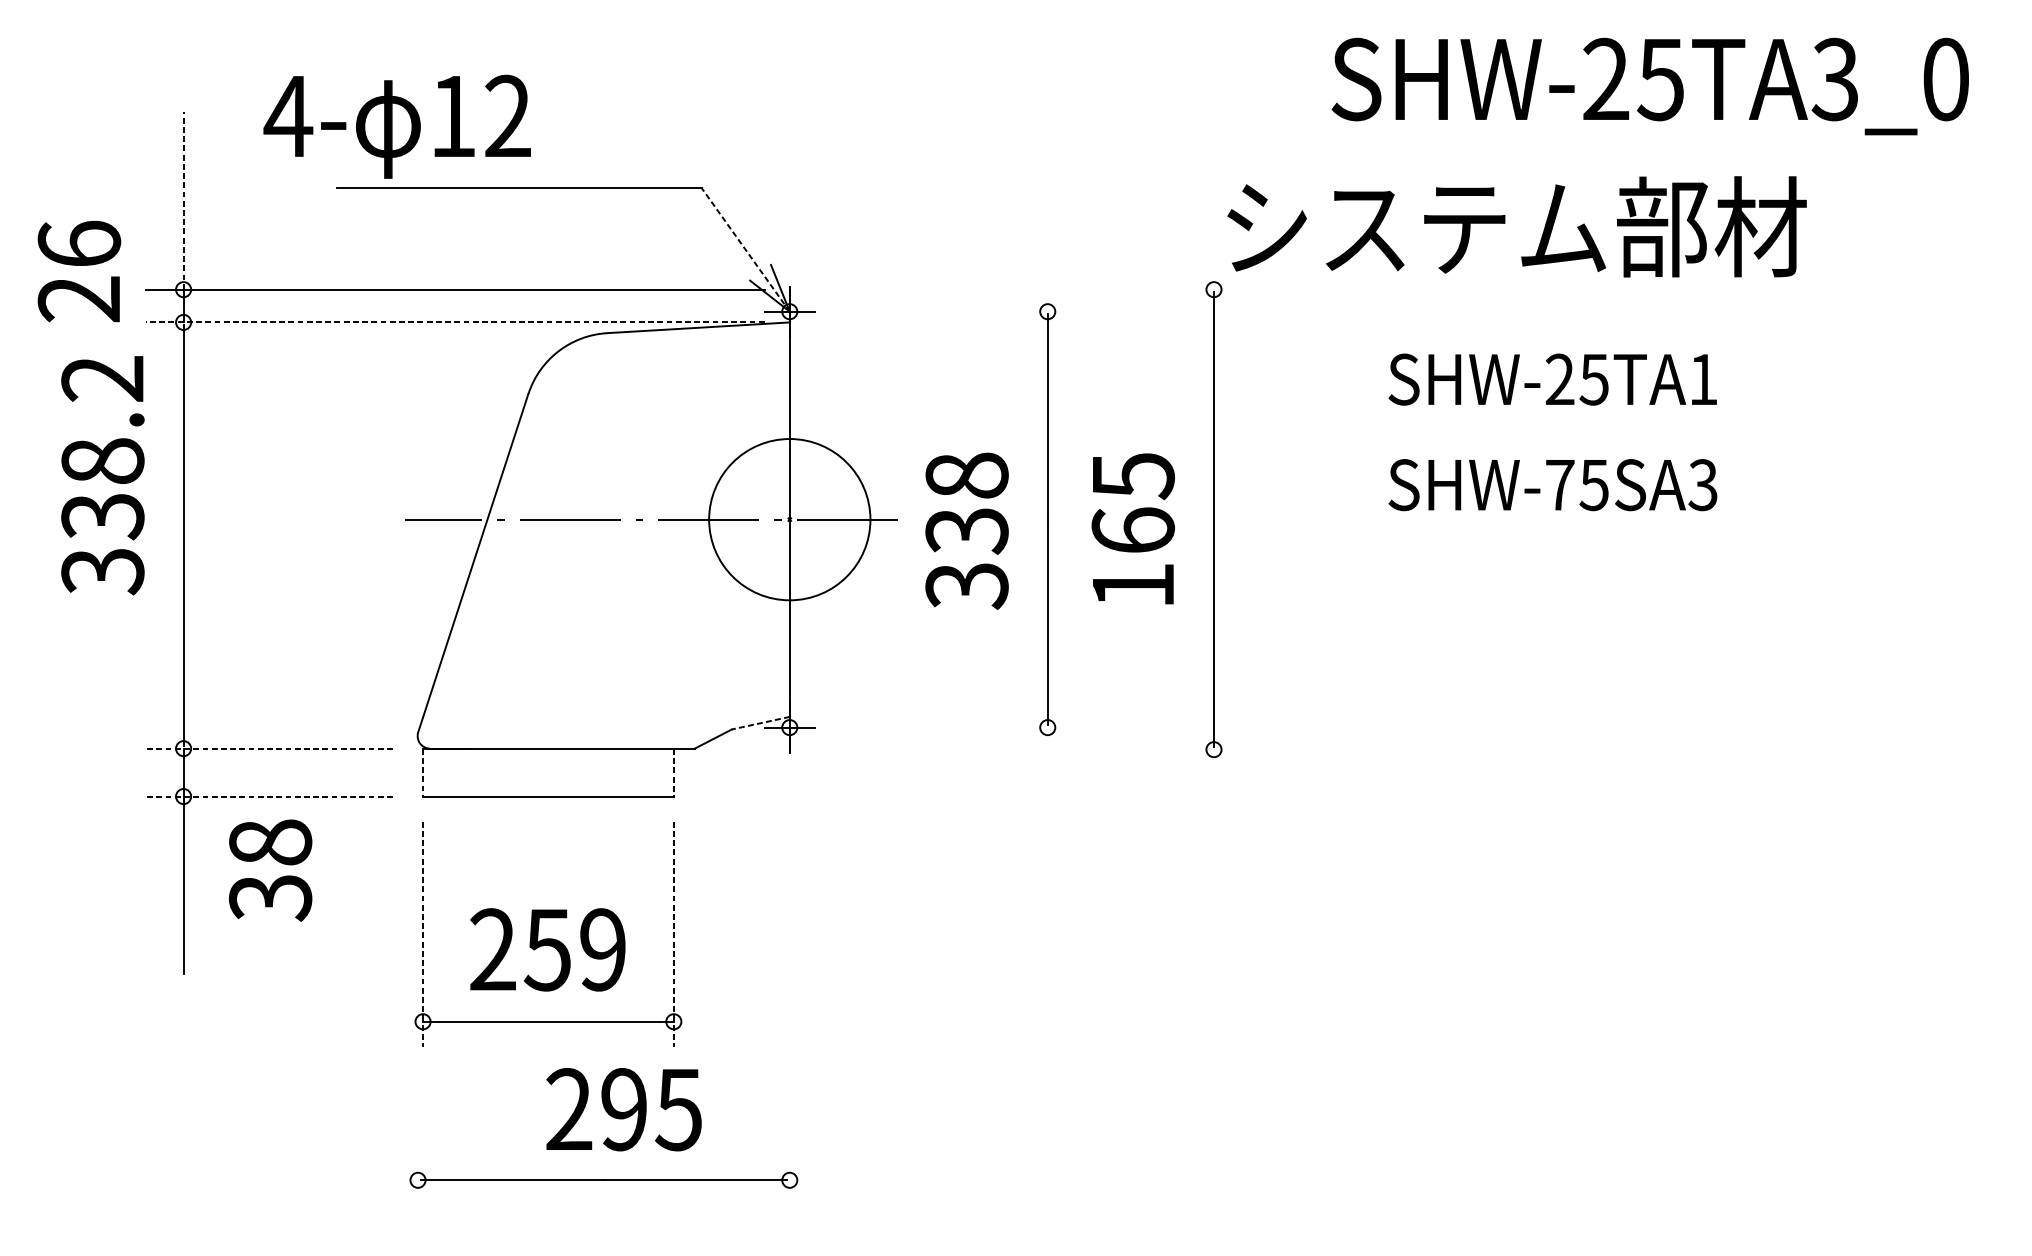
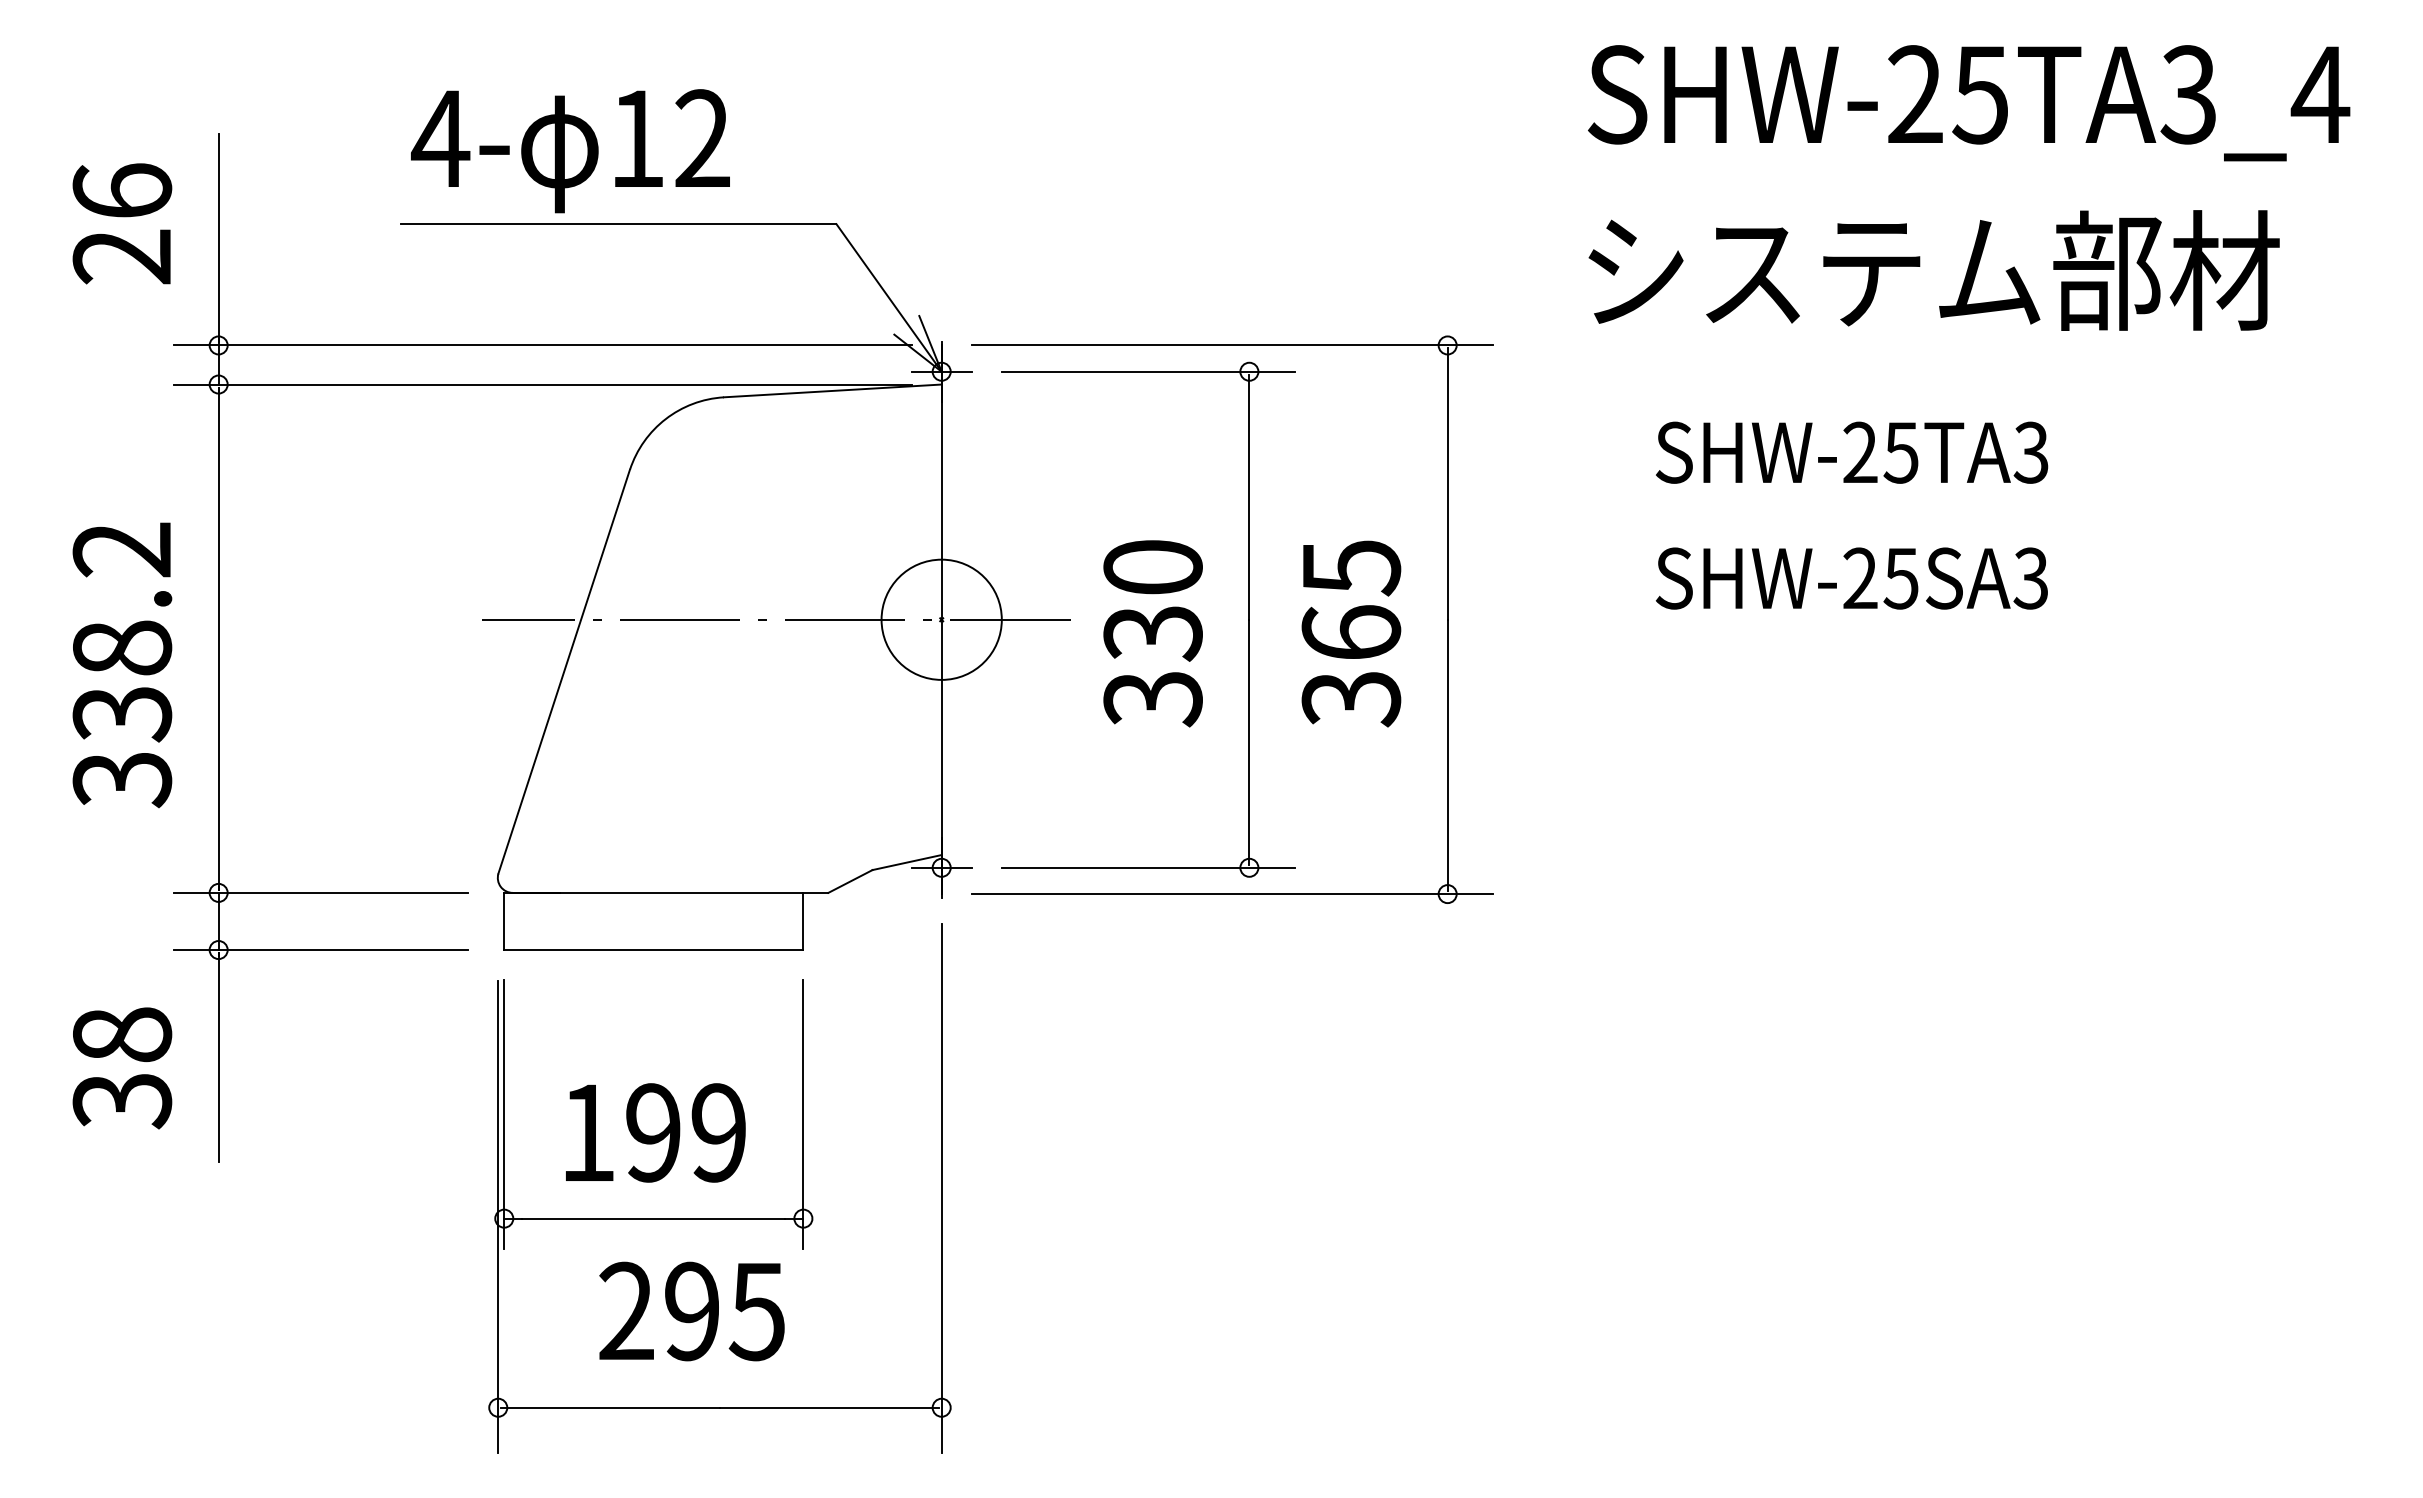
text: (1945, 79) -> (2320, 94), SHW-25TA3_0 -> SHW-25TA3_4
text: (397, 127) -> (570, 151), moved
line: (183, 200) -> (218, 239), dashed -> solid
text: (1516, 226) -> (1933, 270), moved
line: (746, 249) -> (889, 297), dashed -> solid
text: (79, 271) -> (122, 223), moved
line: (1032, 289) -> (1231, 345), added
line: (962, 311) -> (1147, 371), added
line: (455, 322) -> (542, 384), dashed -> solid
text: (1702, 379) -> (2030, 452), SHW-25TA1 -> SHW-25TA3
text: (102, 475) -> (122, 665), moved
text: (966, 475) -> (1152, 567), 338 -> 330
text: (1560, 484) -> (1860, 577), SHW-75SA3 -> SHW-25SA3
circle: (789, 519) -> (941, 619), size x0.62
text: (1133, 586) -> (1351, 699), 165 -> 365
line: (760, 723) -> (906, 862), dashed -> solid
line: (962, 727) -> (1147, 867), added
line: (268, 748) -> (320, 892), dashed -> solid
line: (1032, 749) -> (1231, 894), added
line: (423, 772) -> (504, 921), dashed -> solid
line: (673, 773) -> (803, 922), dashed -> solid
line: (268, 796) -> (320, 950), dashed -> solid
text: (270, 870) -> (122, 1068), moved
line: (423, 934) -> (504, 1114), dashed -> solid
line: (673, 934) -> (803, 1114), dashed -> solid
text: (520, 949) -> (620, 1132), 259 -> 199
line: (789, 996) -> (941, 1188), added
line: (418, 1019) -> (498, 1216), added
text: (623, 1109) -> (691, 1311), moved

